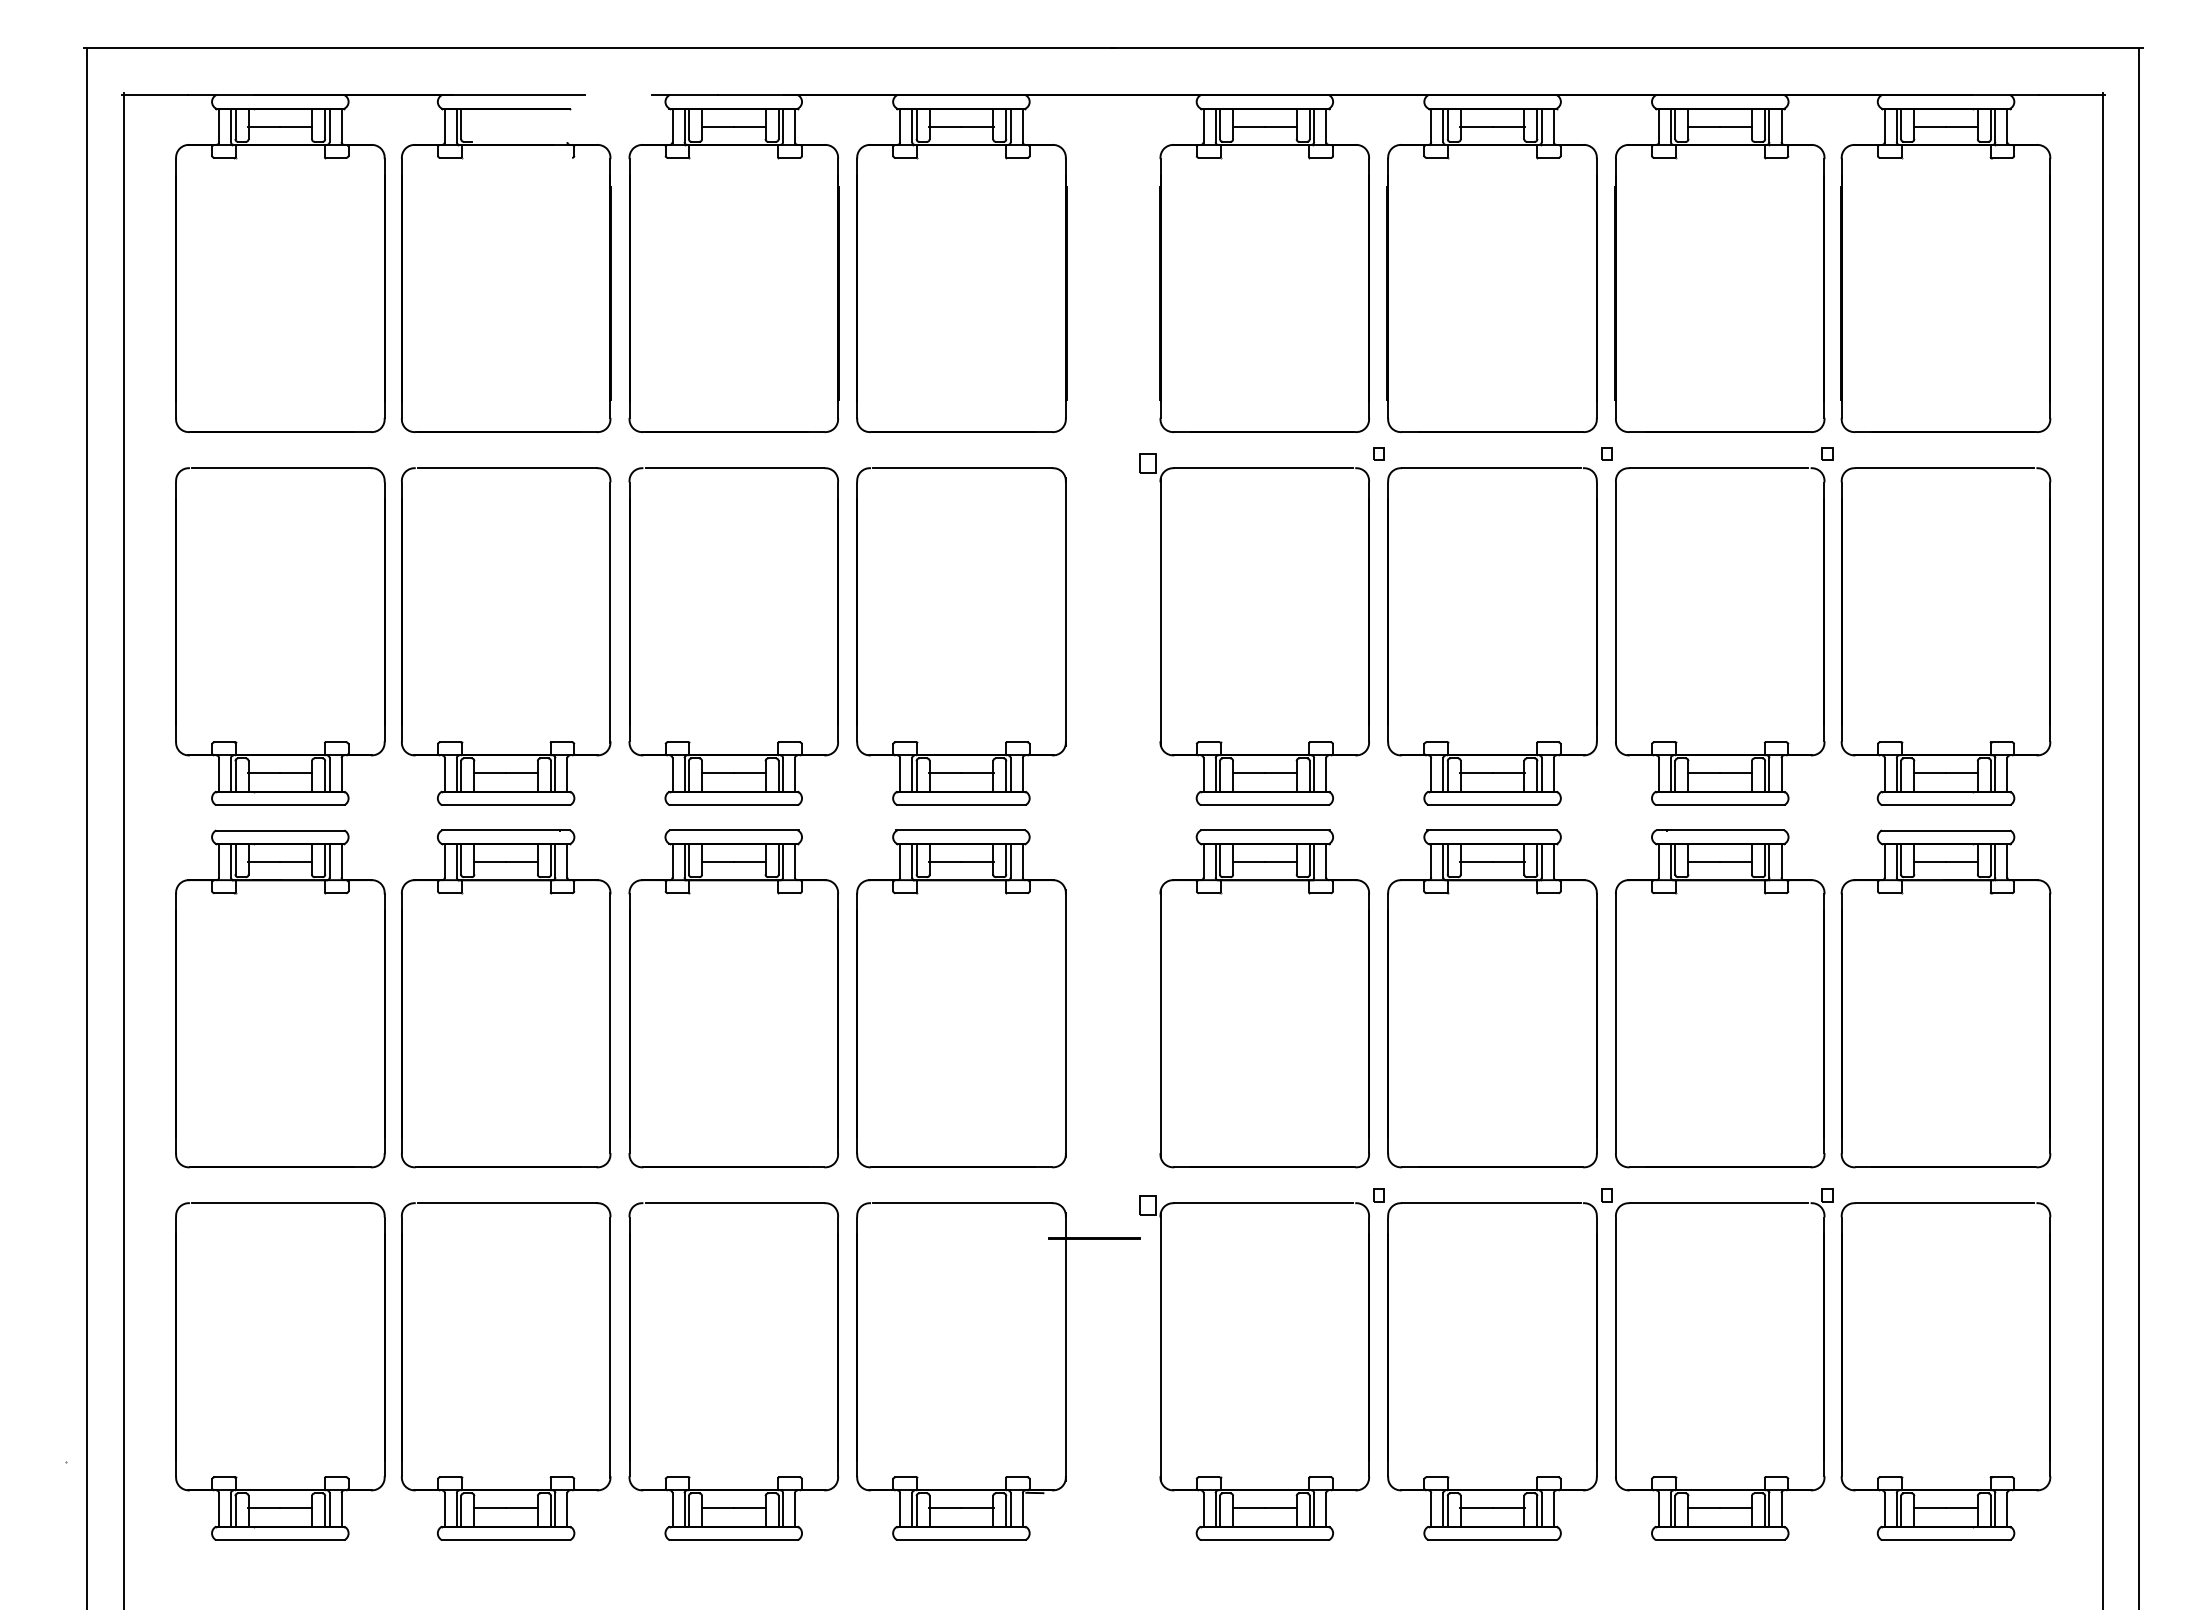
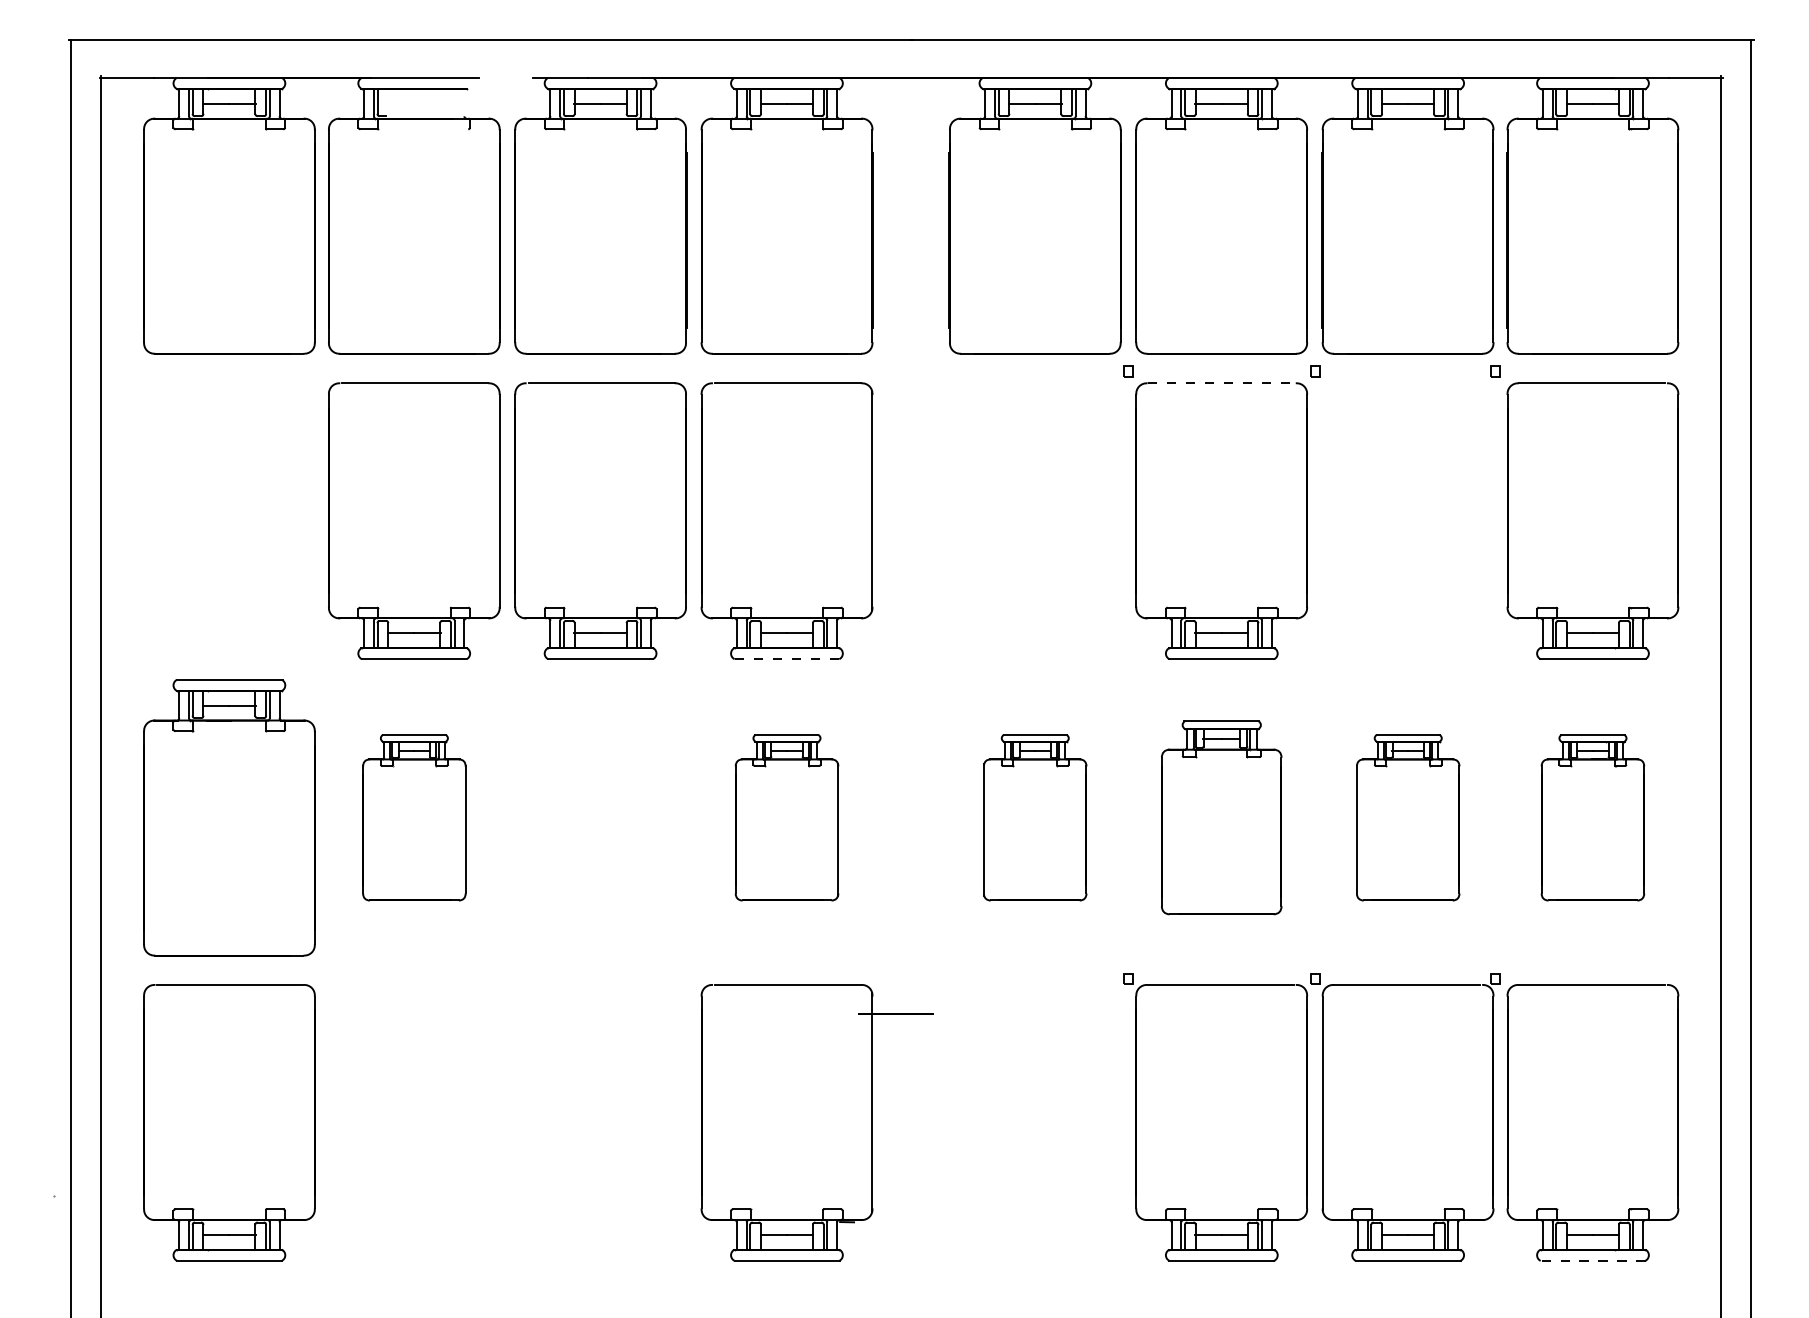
line: (1491, 468) -> (1220, 383), solid -> dashed
part: (1161, 629) -> (950, 515), removed
part: (176, 636) -> (144, 521), removed
part: (1823, 636) -> (1492, 521), removed
line: (962, 804) -> (787, 658), solid -> dashed
part: (506, 998) -> (414, 817), size x0.6
part: (733, 998) -> (600, 817), removed
part: (961, 998) -> (787, 817), size x0.6
part: (1264, 998) -> (1035, 817), size x0.6
part: (1492, 998) -> (1221, 817), size x0.7
part: (1720, 998) -> (1408, 817), size x0.6
part: (1945, 998) -> (1592, 817), size x0.6
part: (1161, 1367) -> (950, 1119), removed
part: (609, 1371) -> (498, 1122), removed
part: (630, 1371) -> (516, 1122), removed
line: (1946, 1540) -> (1593, 1261), solid -> dashed

